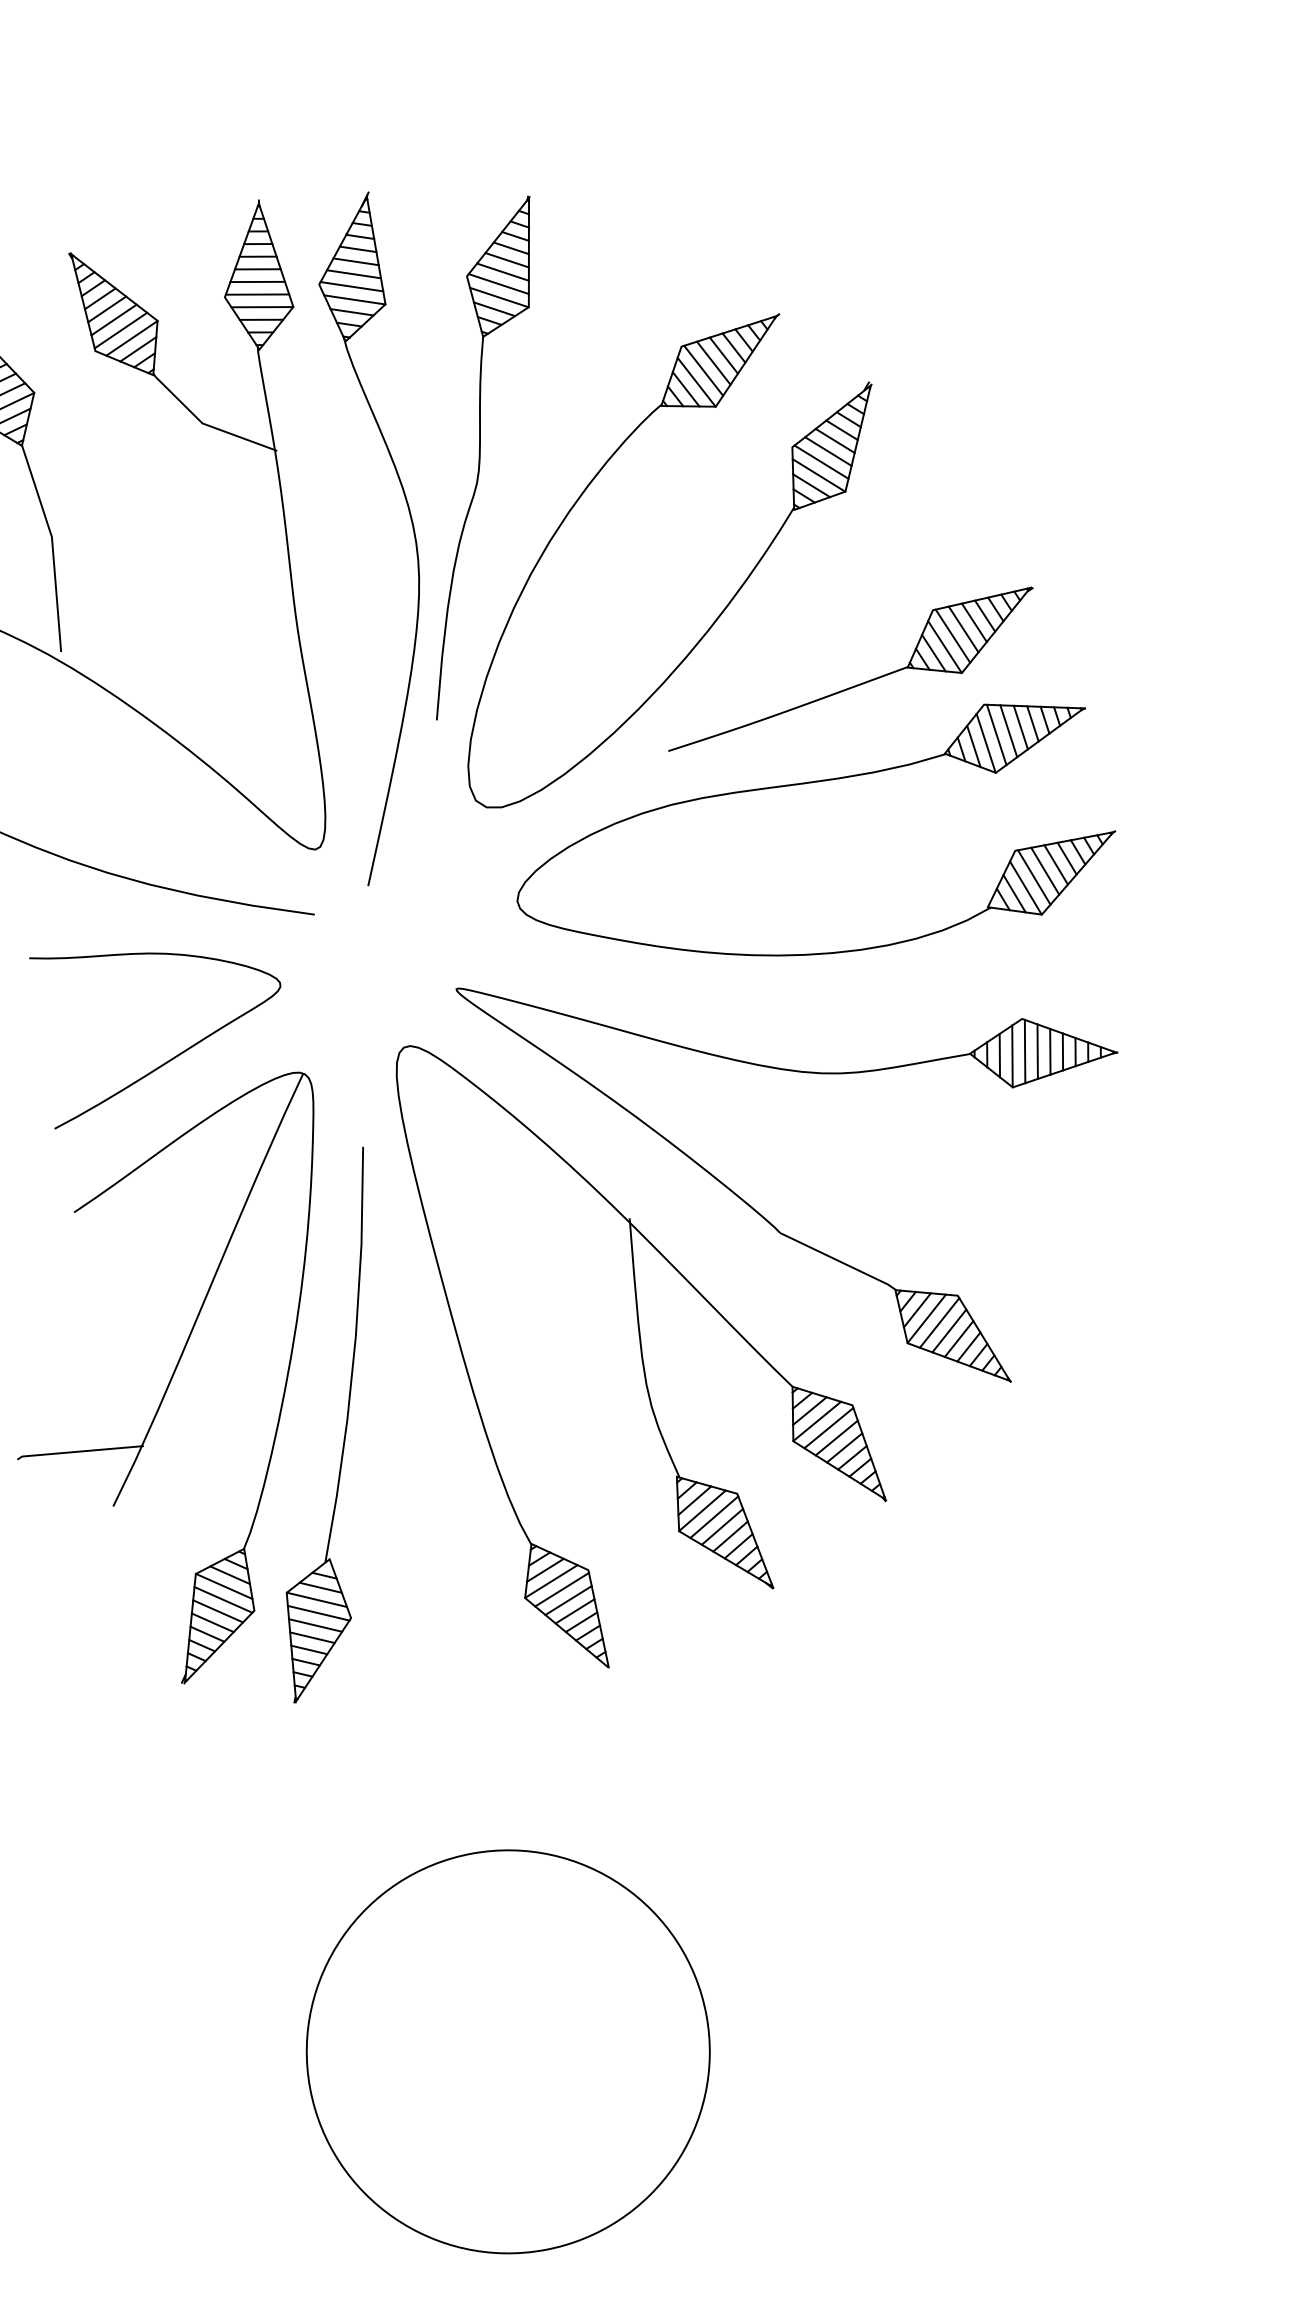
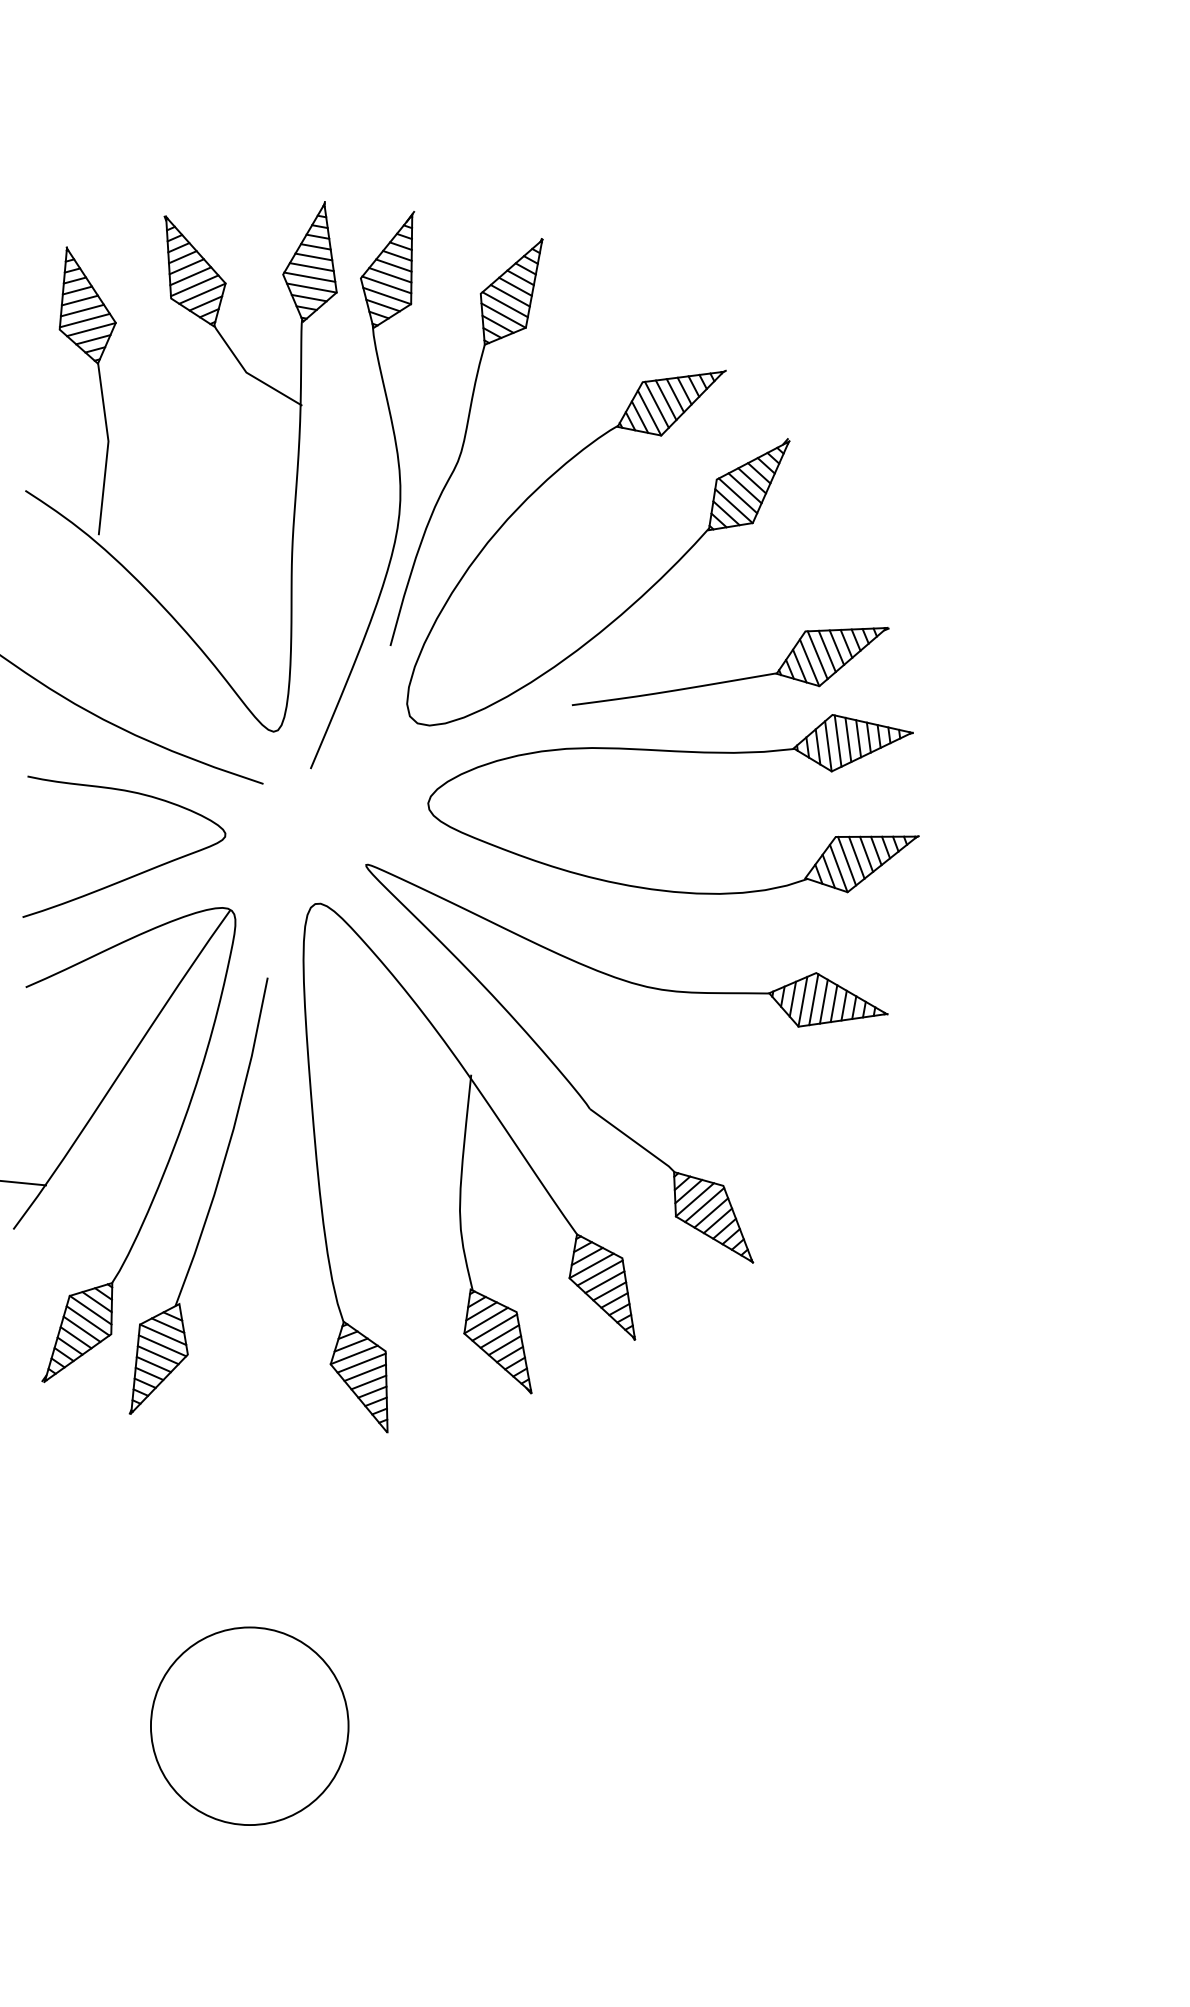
circle: (507, 2050) -> (249, 1725), size x0.6

